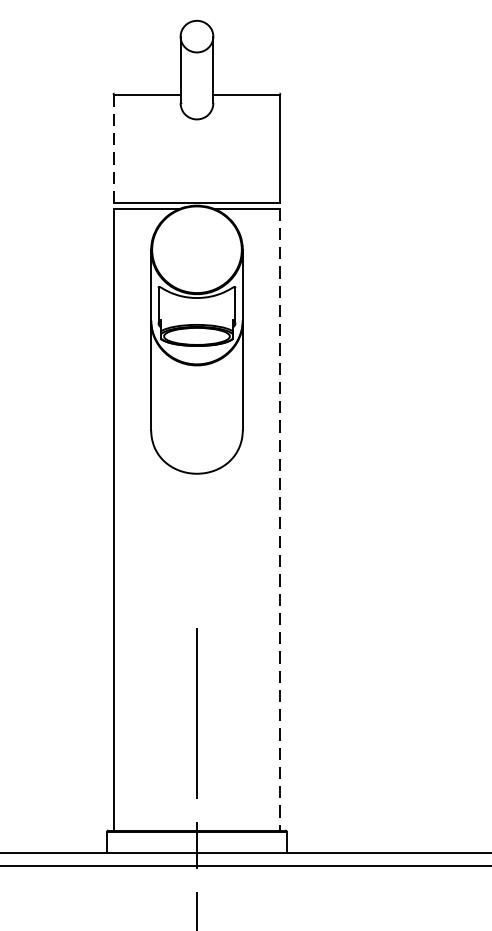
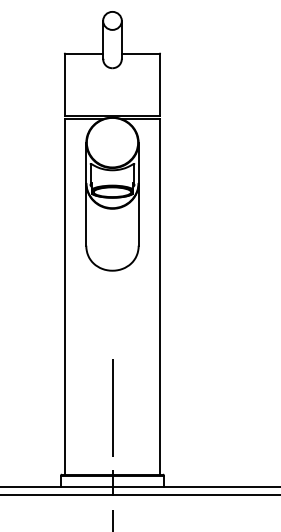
line: (113, 149) -> (64, 85), dashed -> solid
line: (280, 518) -> (160, 296), dashed -> solid

